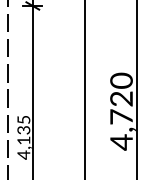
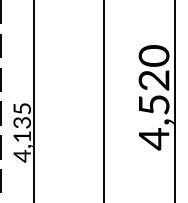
text: (121, 116) -> (154, 104), 4,720 -> 4,520

